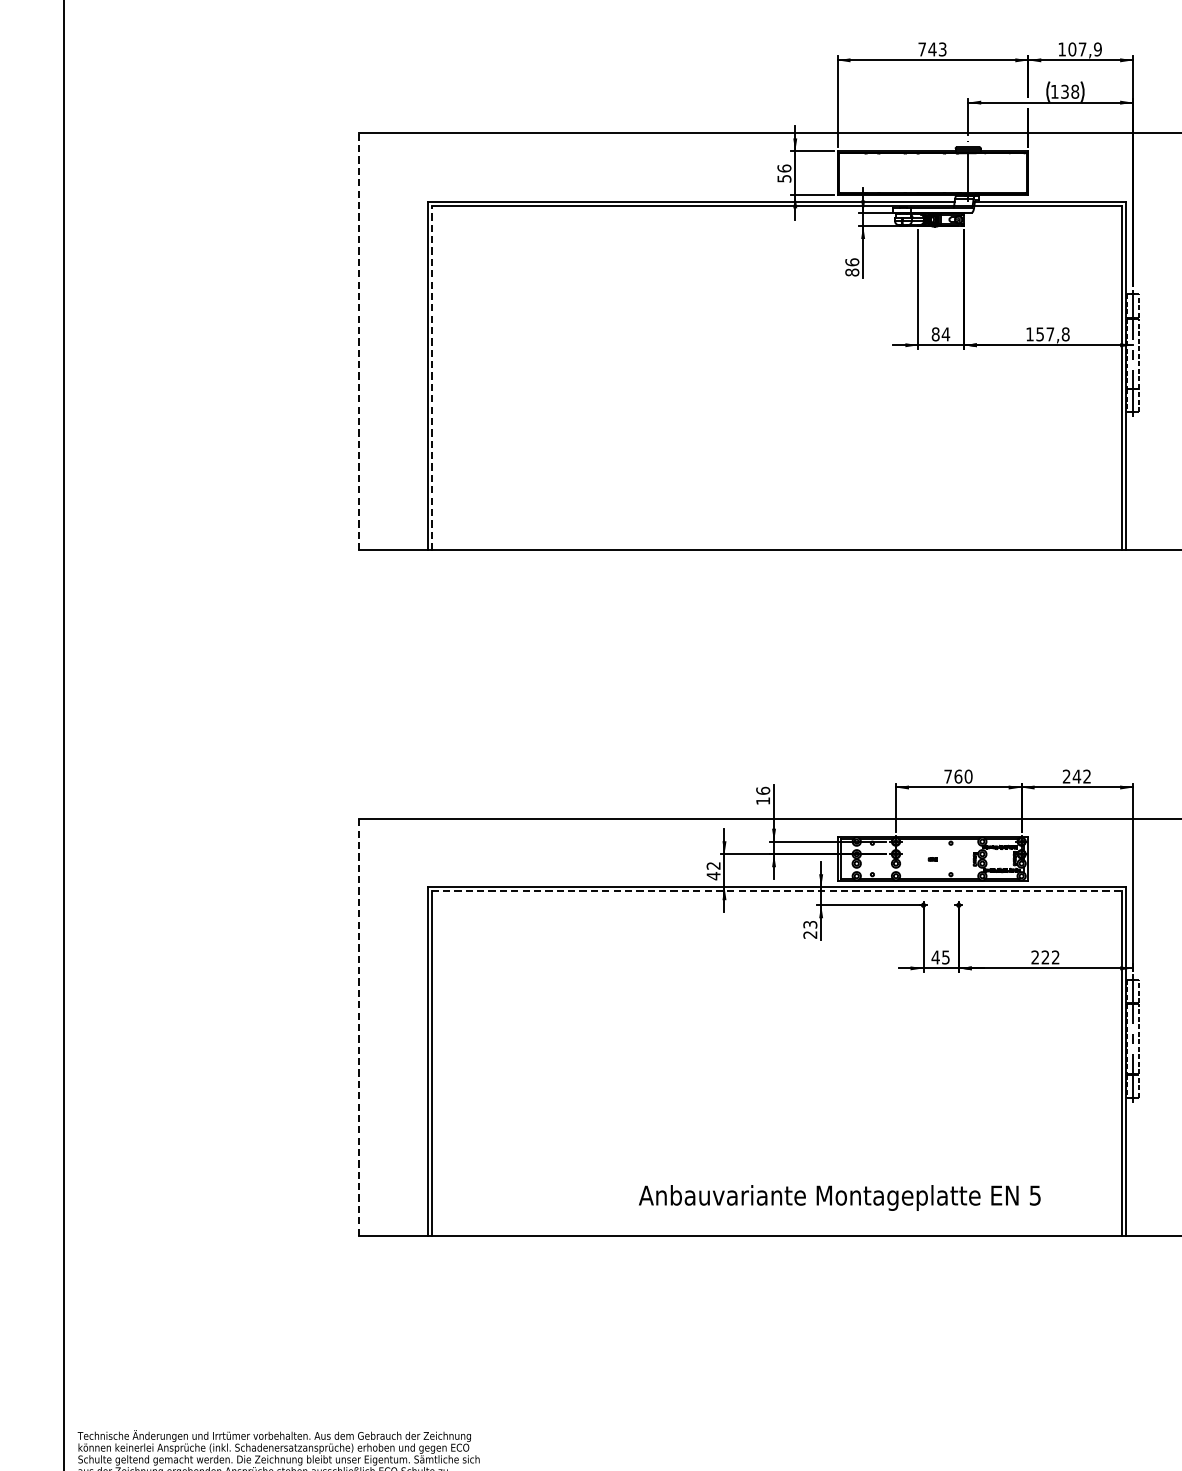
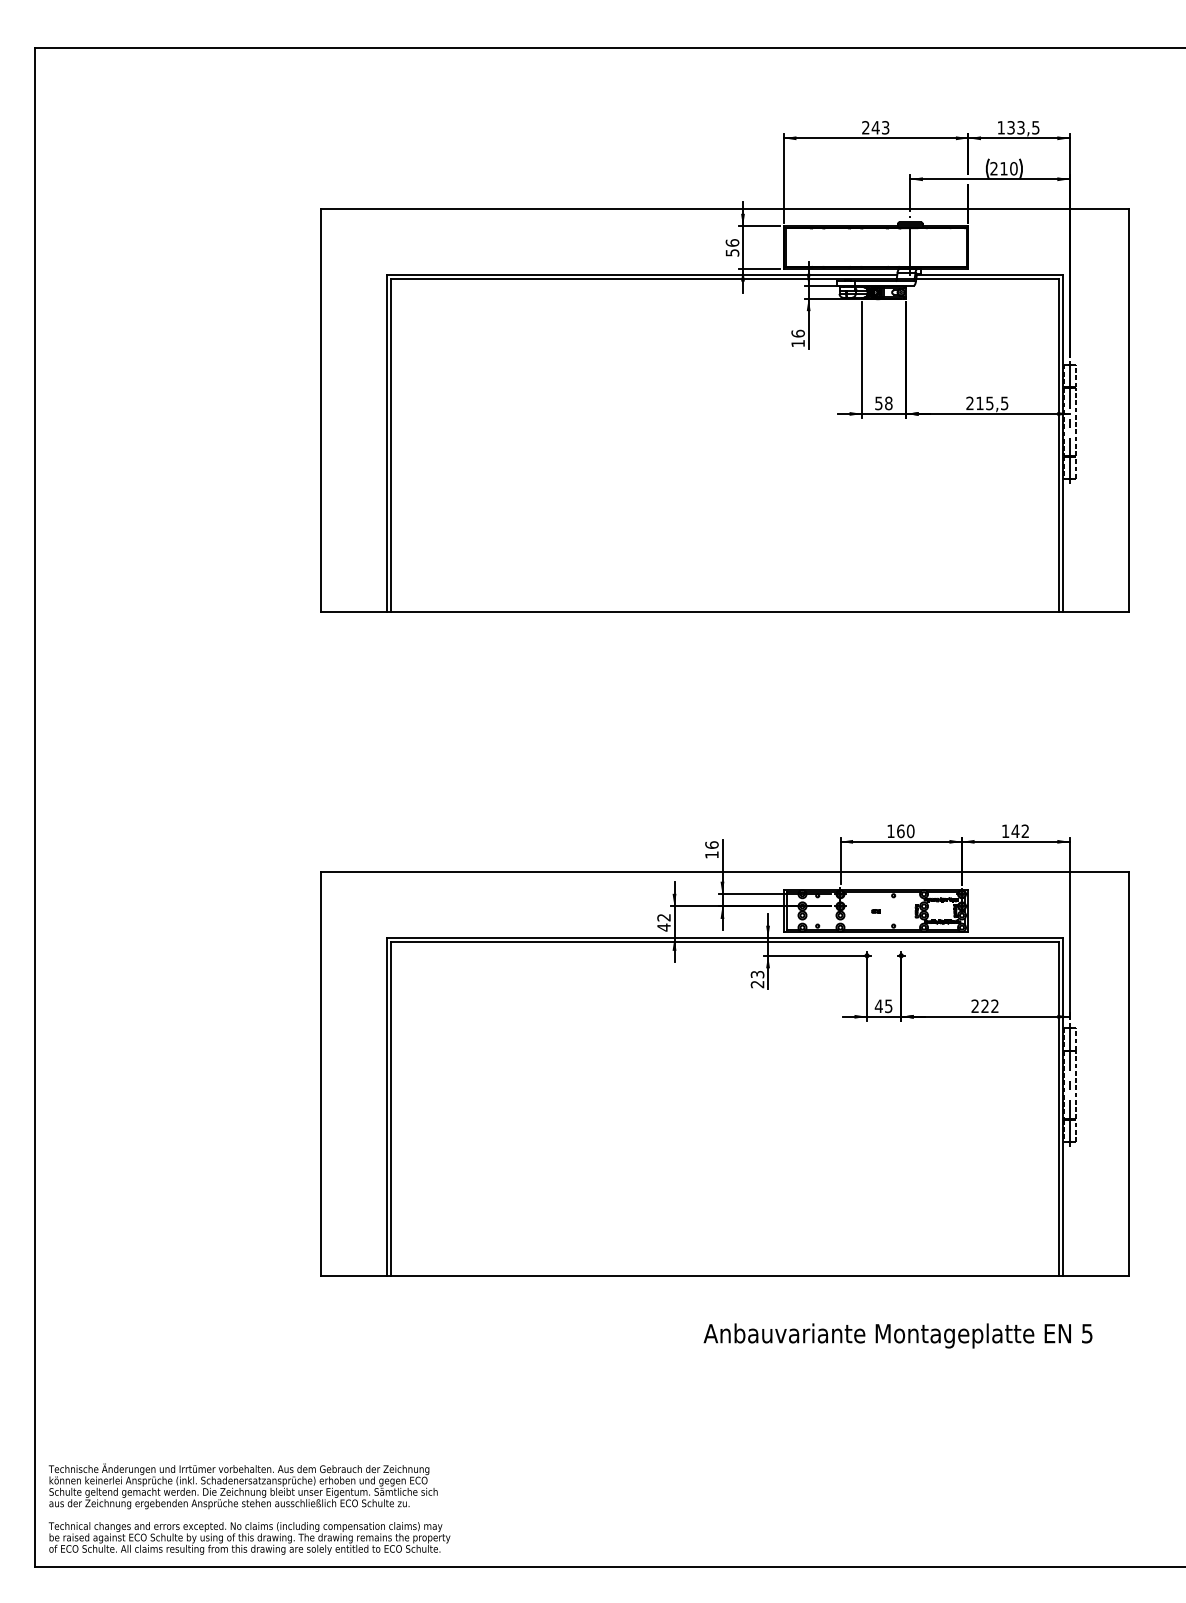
text: (921, 49) -> (865, 127), 743 -> 243
text: (1085, 49) -> (1023, 127), 107,9 -> 133,5
text: (1064, 91) -> (1003, 168), 138 -> 210
text: (851, 272) -> (797, 343), 86 -> 16
text: (940, 334) -> (883, 403), 84 -> 58
text: (1047, 334) -> (987, 403), 157,8 -> 215,5
line: (359, 341) -> (321, 410), dashed -> solid
line: (431, 377) -> (391, 445), dashed -> solid
text: (947, 775) -> (890, 830), 760 -> 160
text: (1066, 775) -> (1005, 830), 242 -> 142
line: (777, 891) -> (725, 942), dashed -> solid
line: (359, 1026) -> (321, 1073), dashed -> solid
text: (839, 1197) -> (897, 1335), moved

